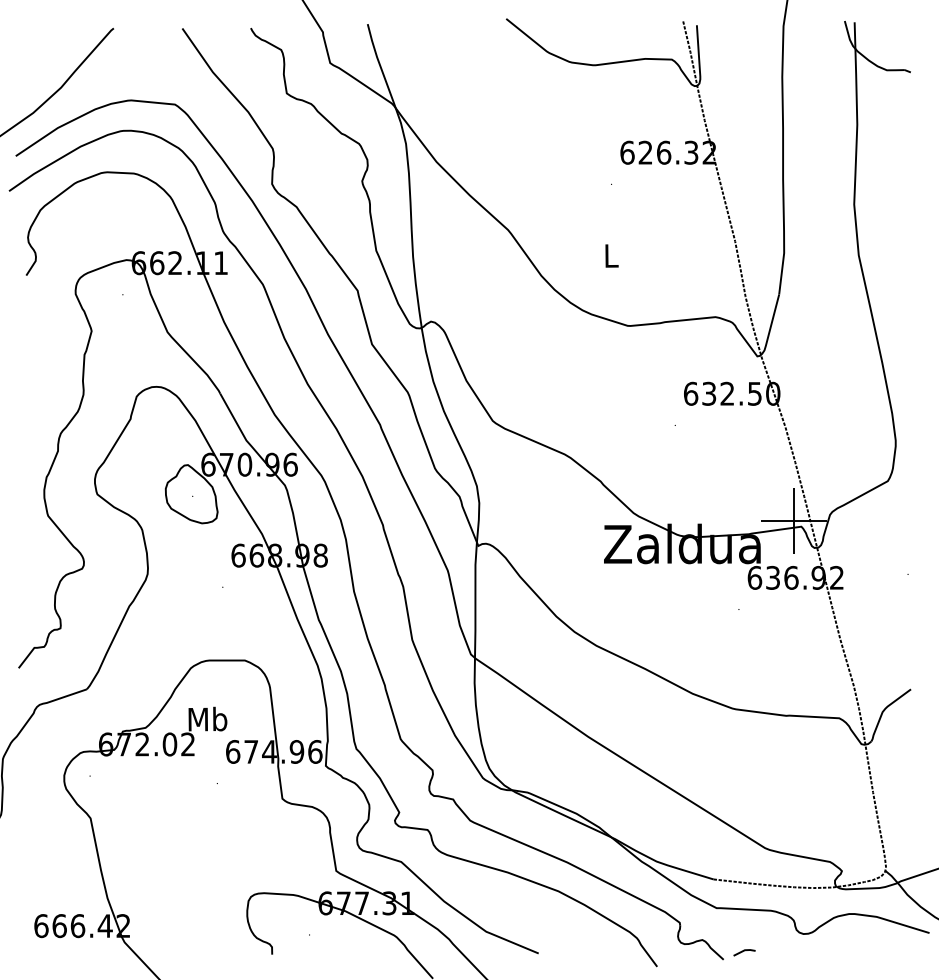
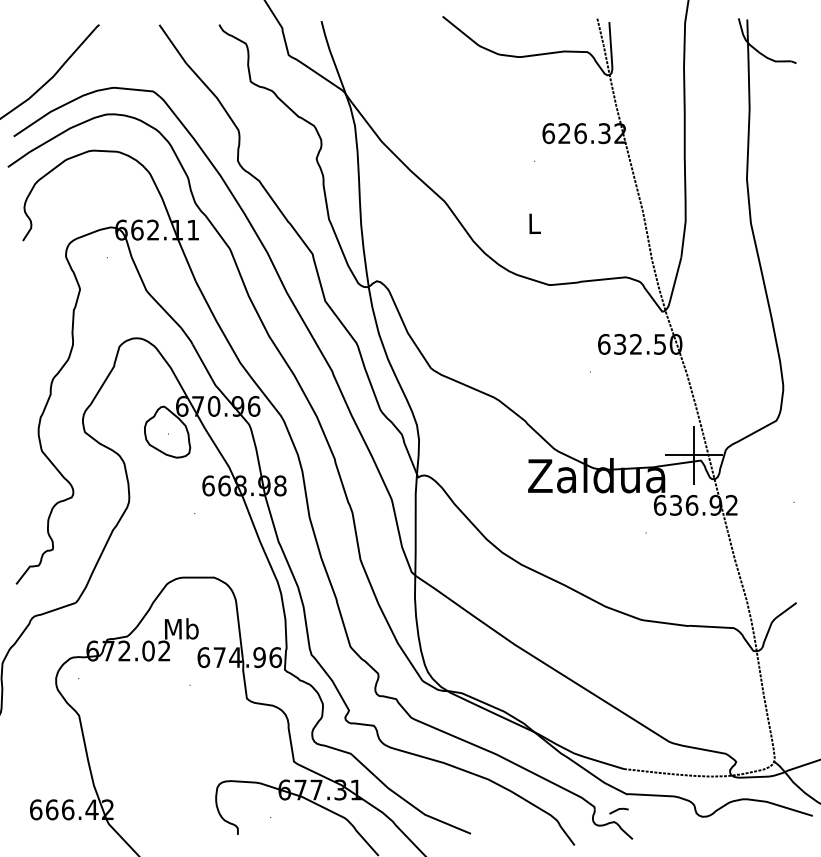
line: (743, 951) -> (618, 810), moved

